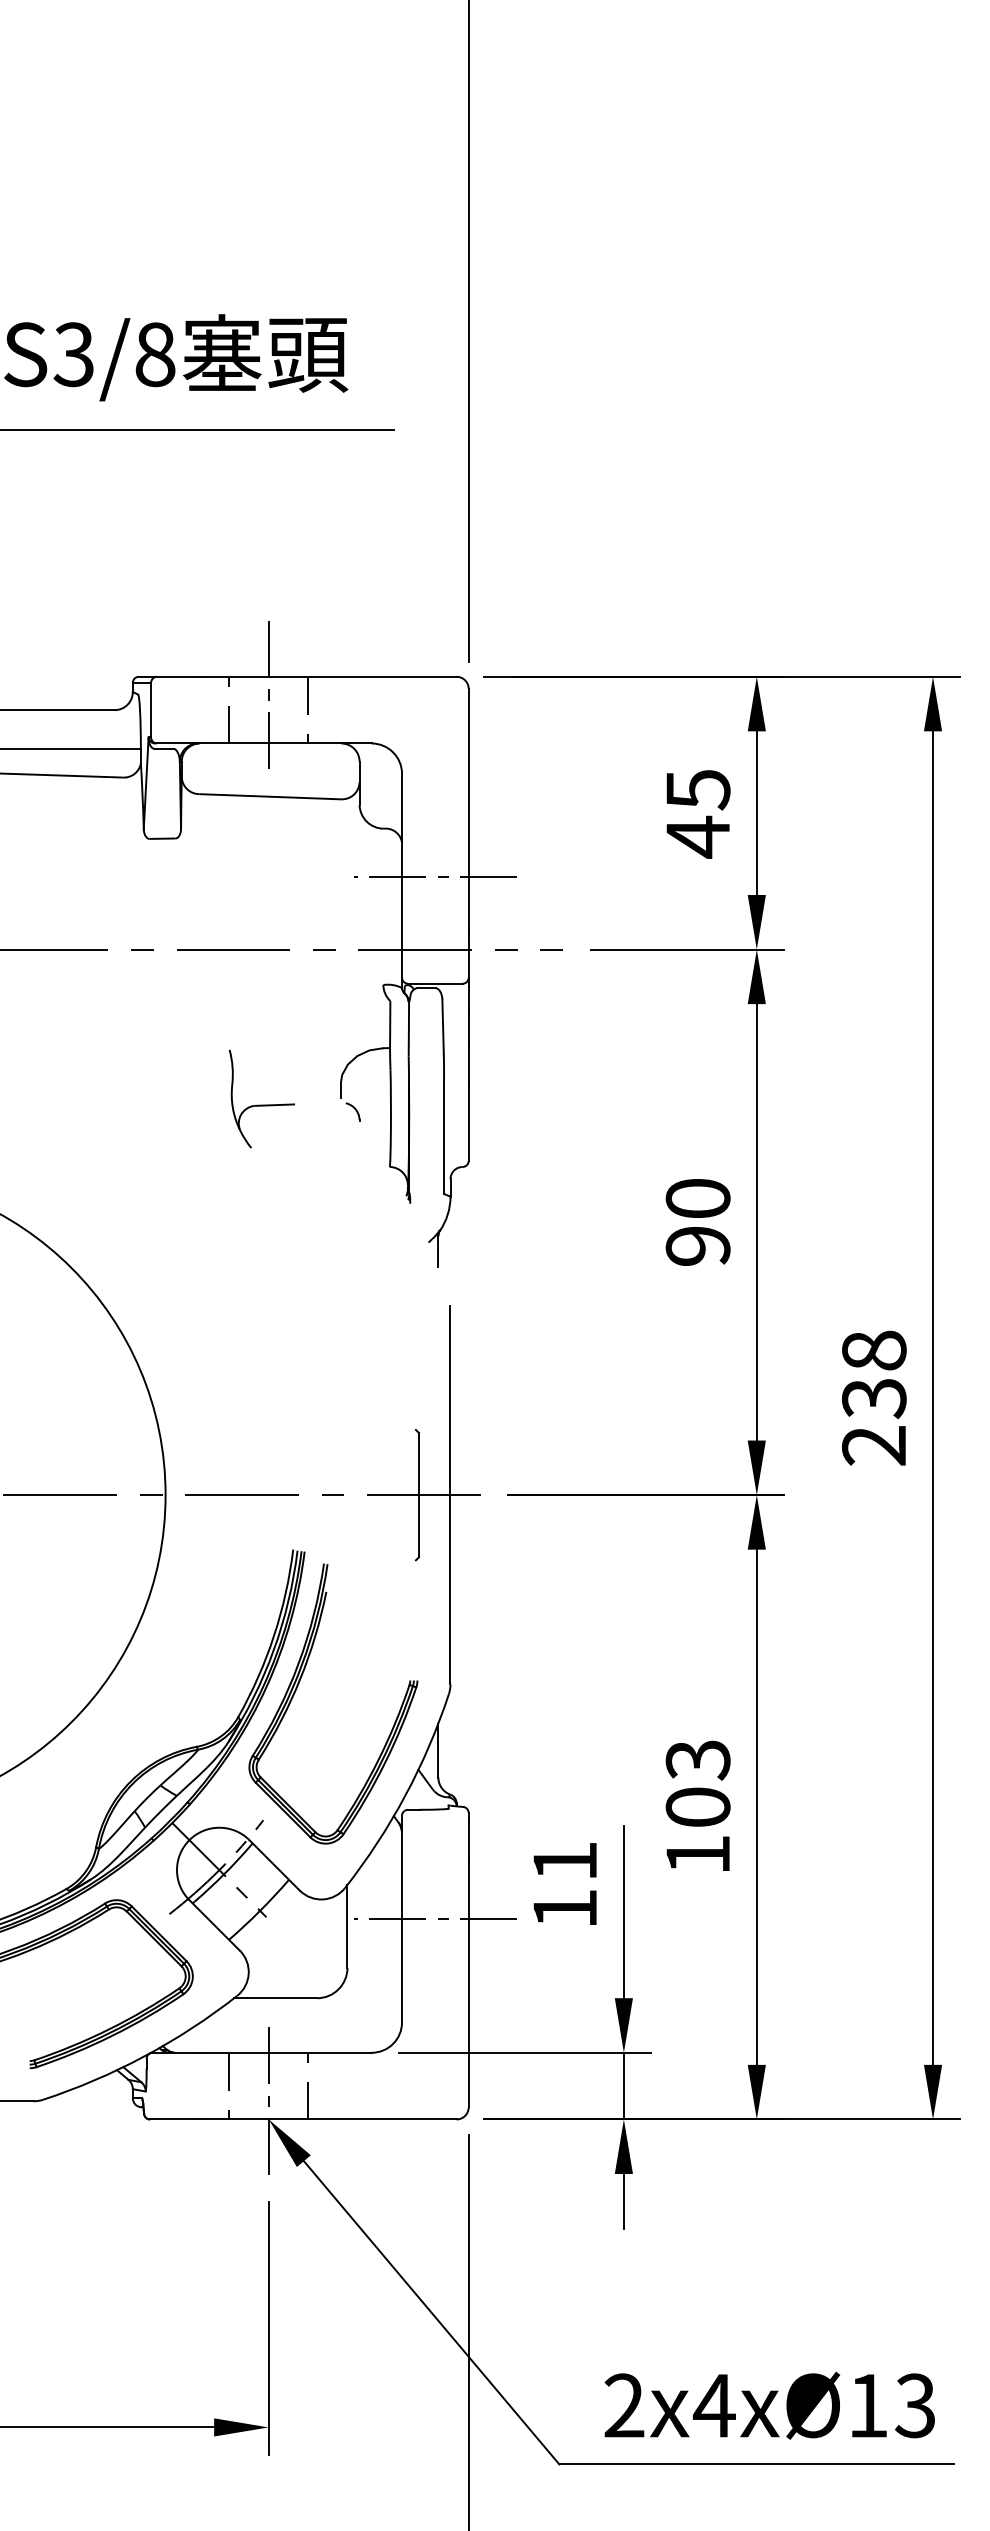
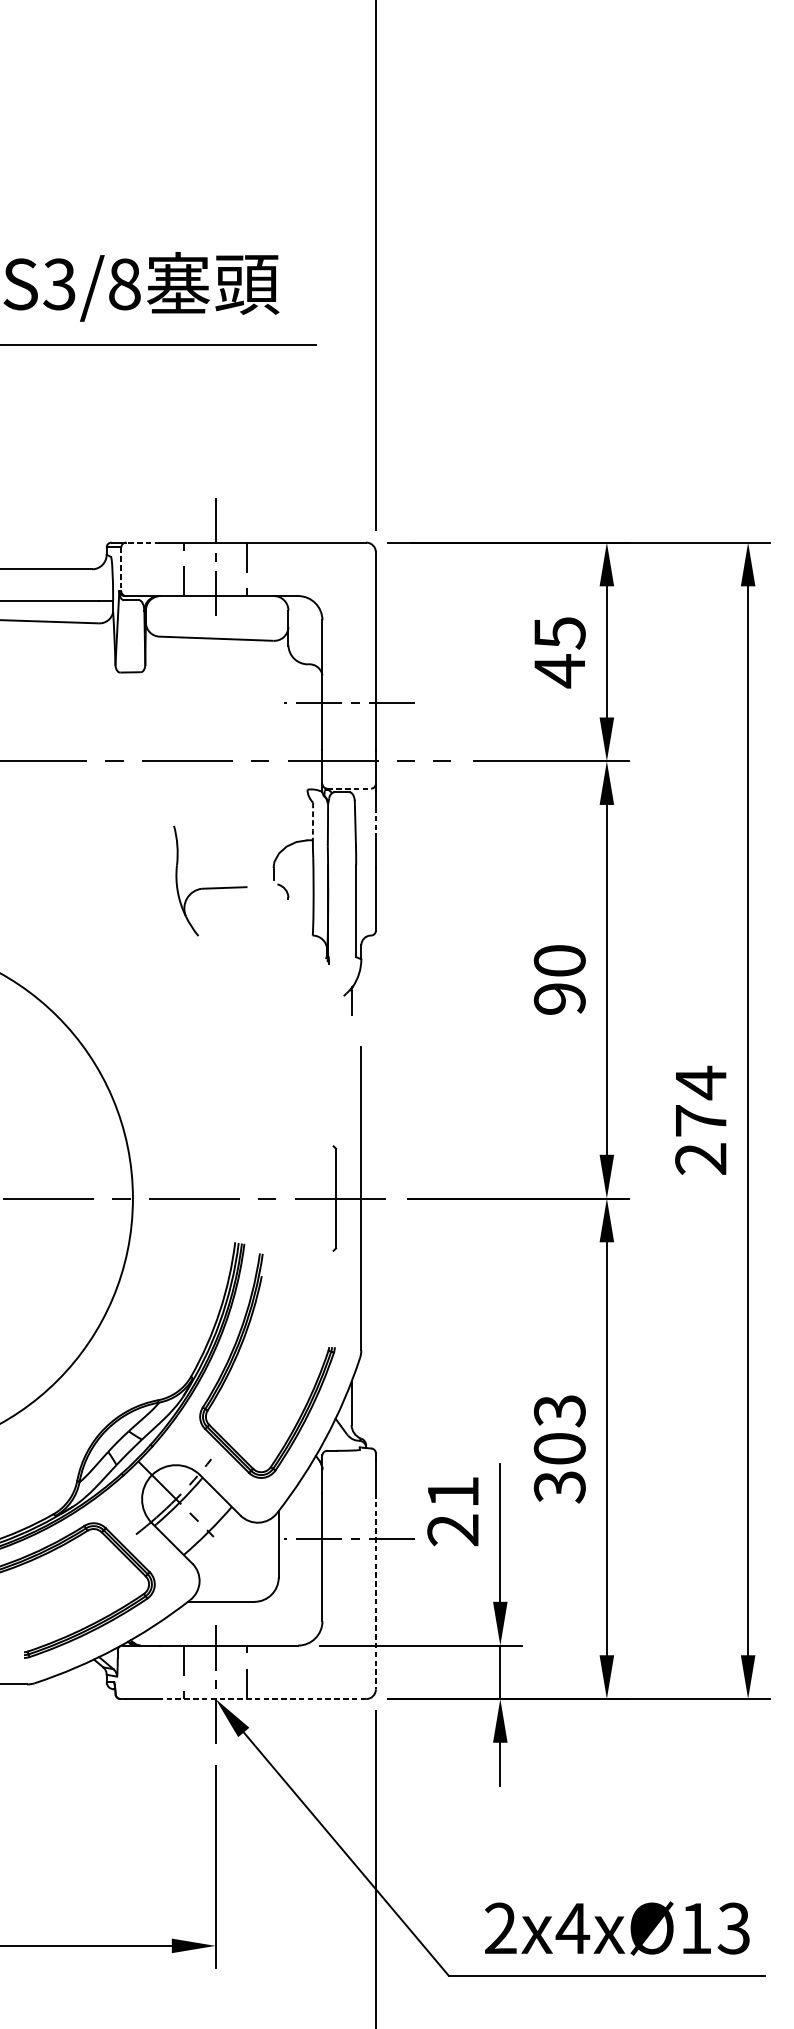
line: (177, 676) -> (142, 542), solid -> dashed
line: (151, 710) -> (121, 569), solid -> dashed
line: (435, 983) -> (349, 788), solid -> dashed
line: (390, 1025) -> (313, 822), solid -> dashed
line: (468, 1029) -> (375, 825), solid -> dashed
part: (261, 1098) -> (209, 880), size x1.4
text: (873, 1374) -> (700, 1101), 238 -> 274
text: (697, 1855) -> (559, 1487), 103 -> 303
text: (564, 1908) -> (452, 1529), 11 -> 21
line: (468, 1985) -> (375, 1591), solid -> dashed
line: (328, 2119) -> (263, 1699), solid -> dashed

